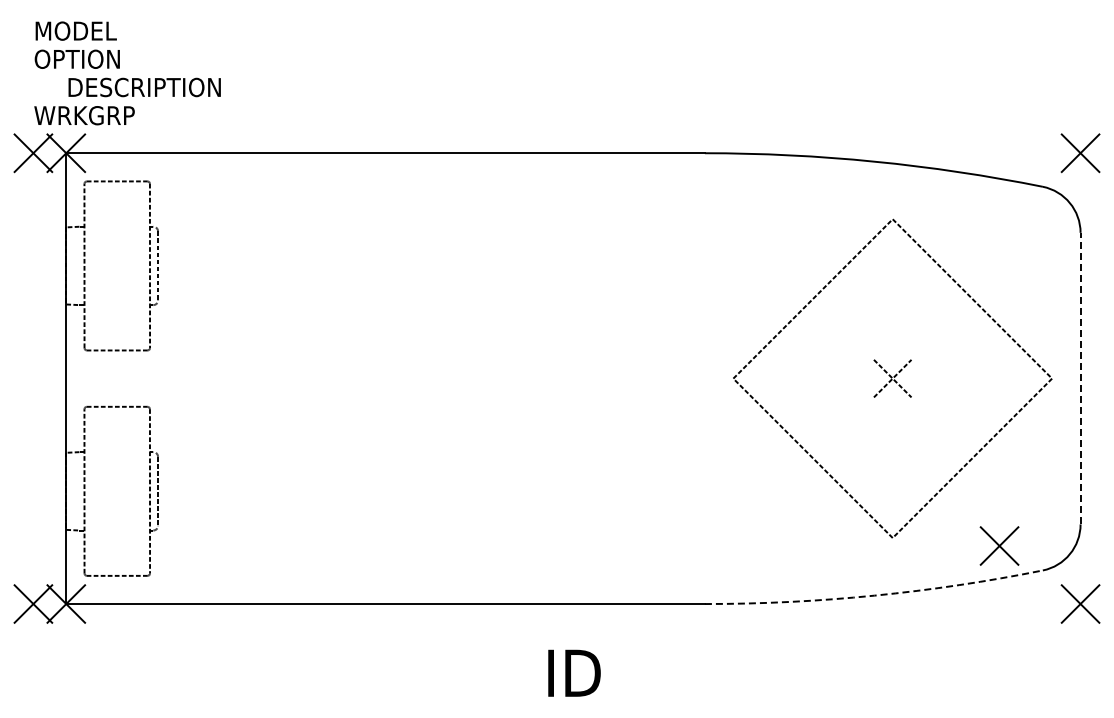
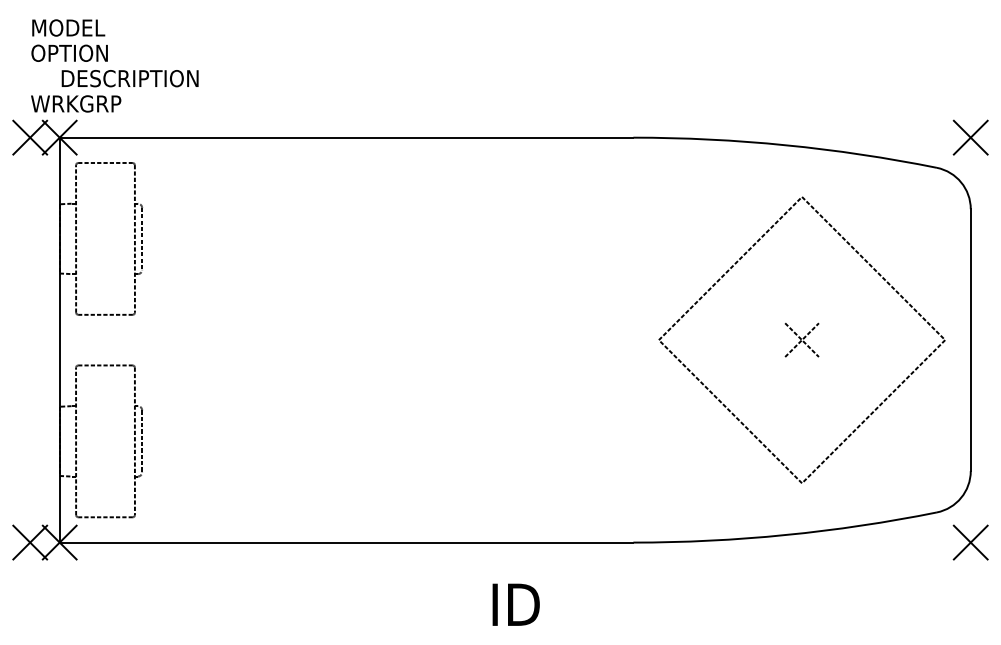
line: (1080, 378) -> (970, 340), dashed -> solid
part: (999, 545) -> (897, 490), removed
arc: (874, 595) -> (785, 534), dashed -> solid

